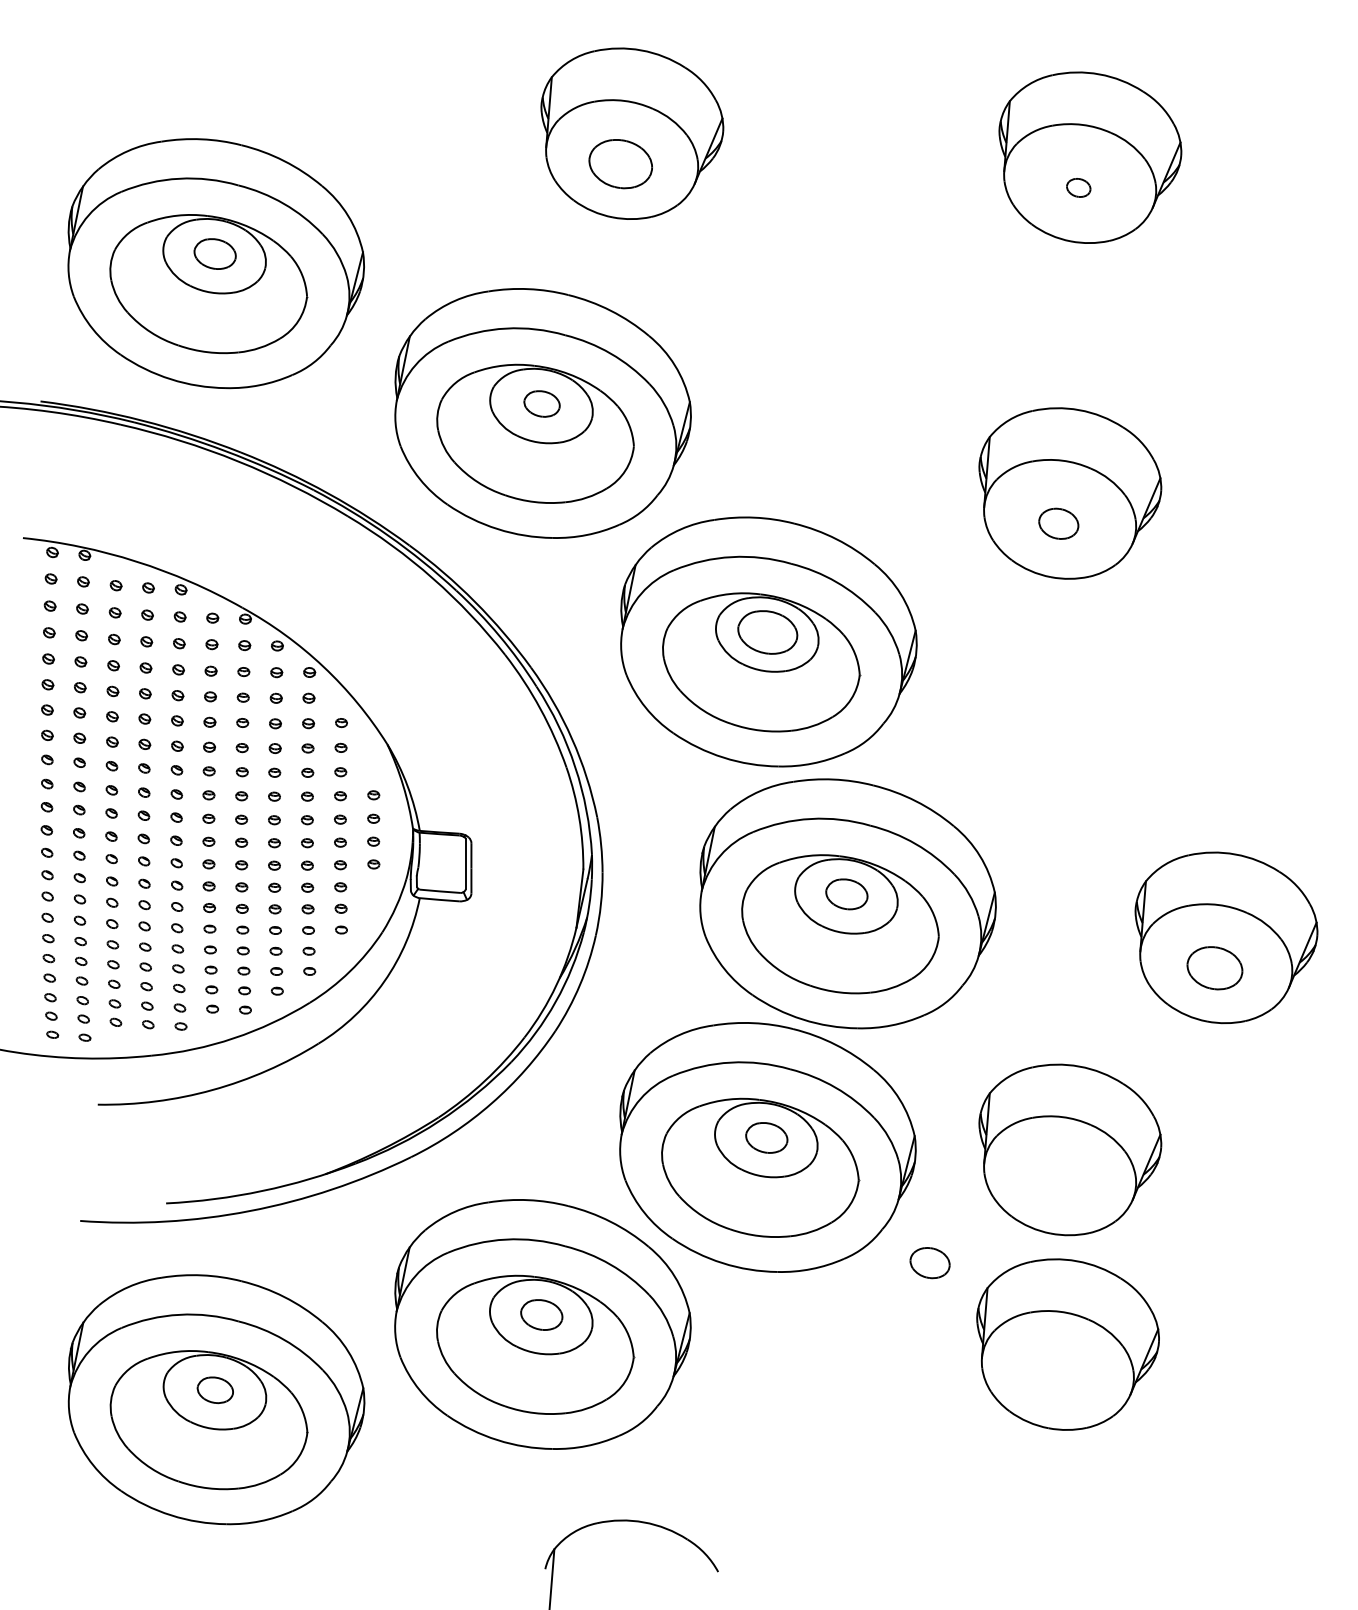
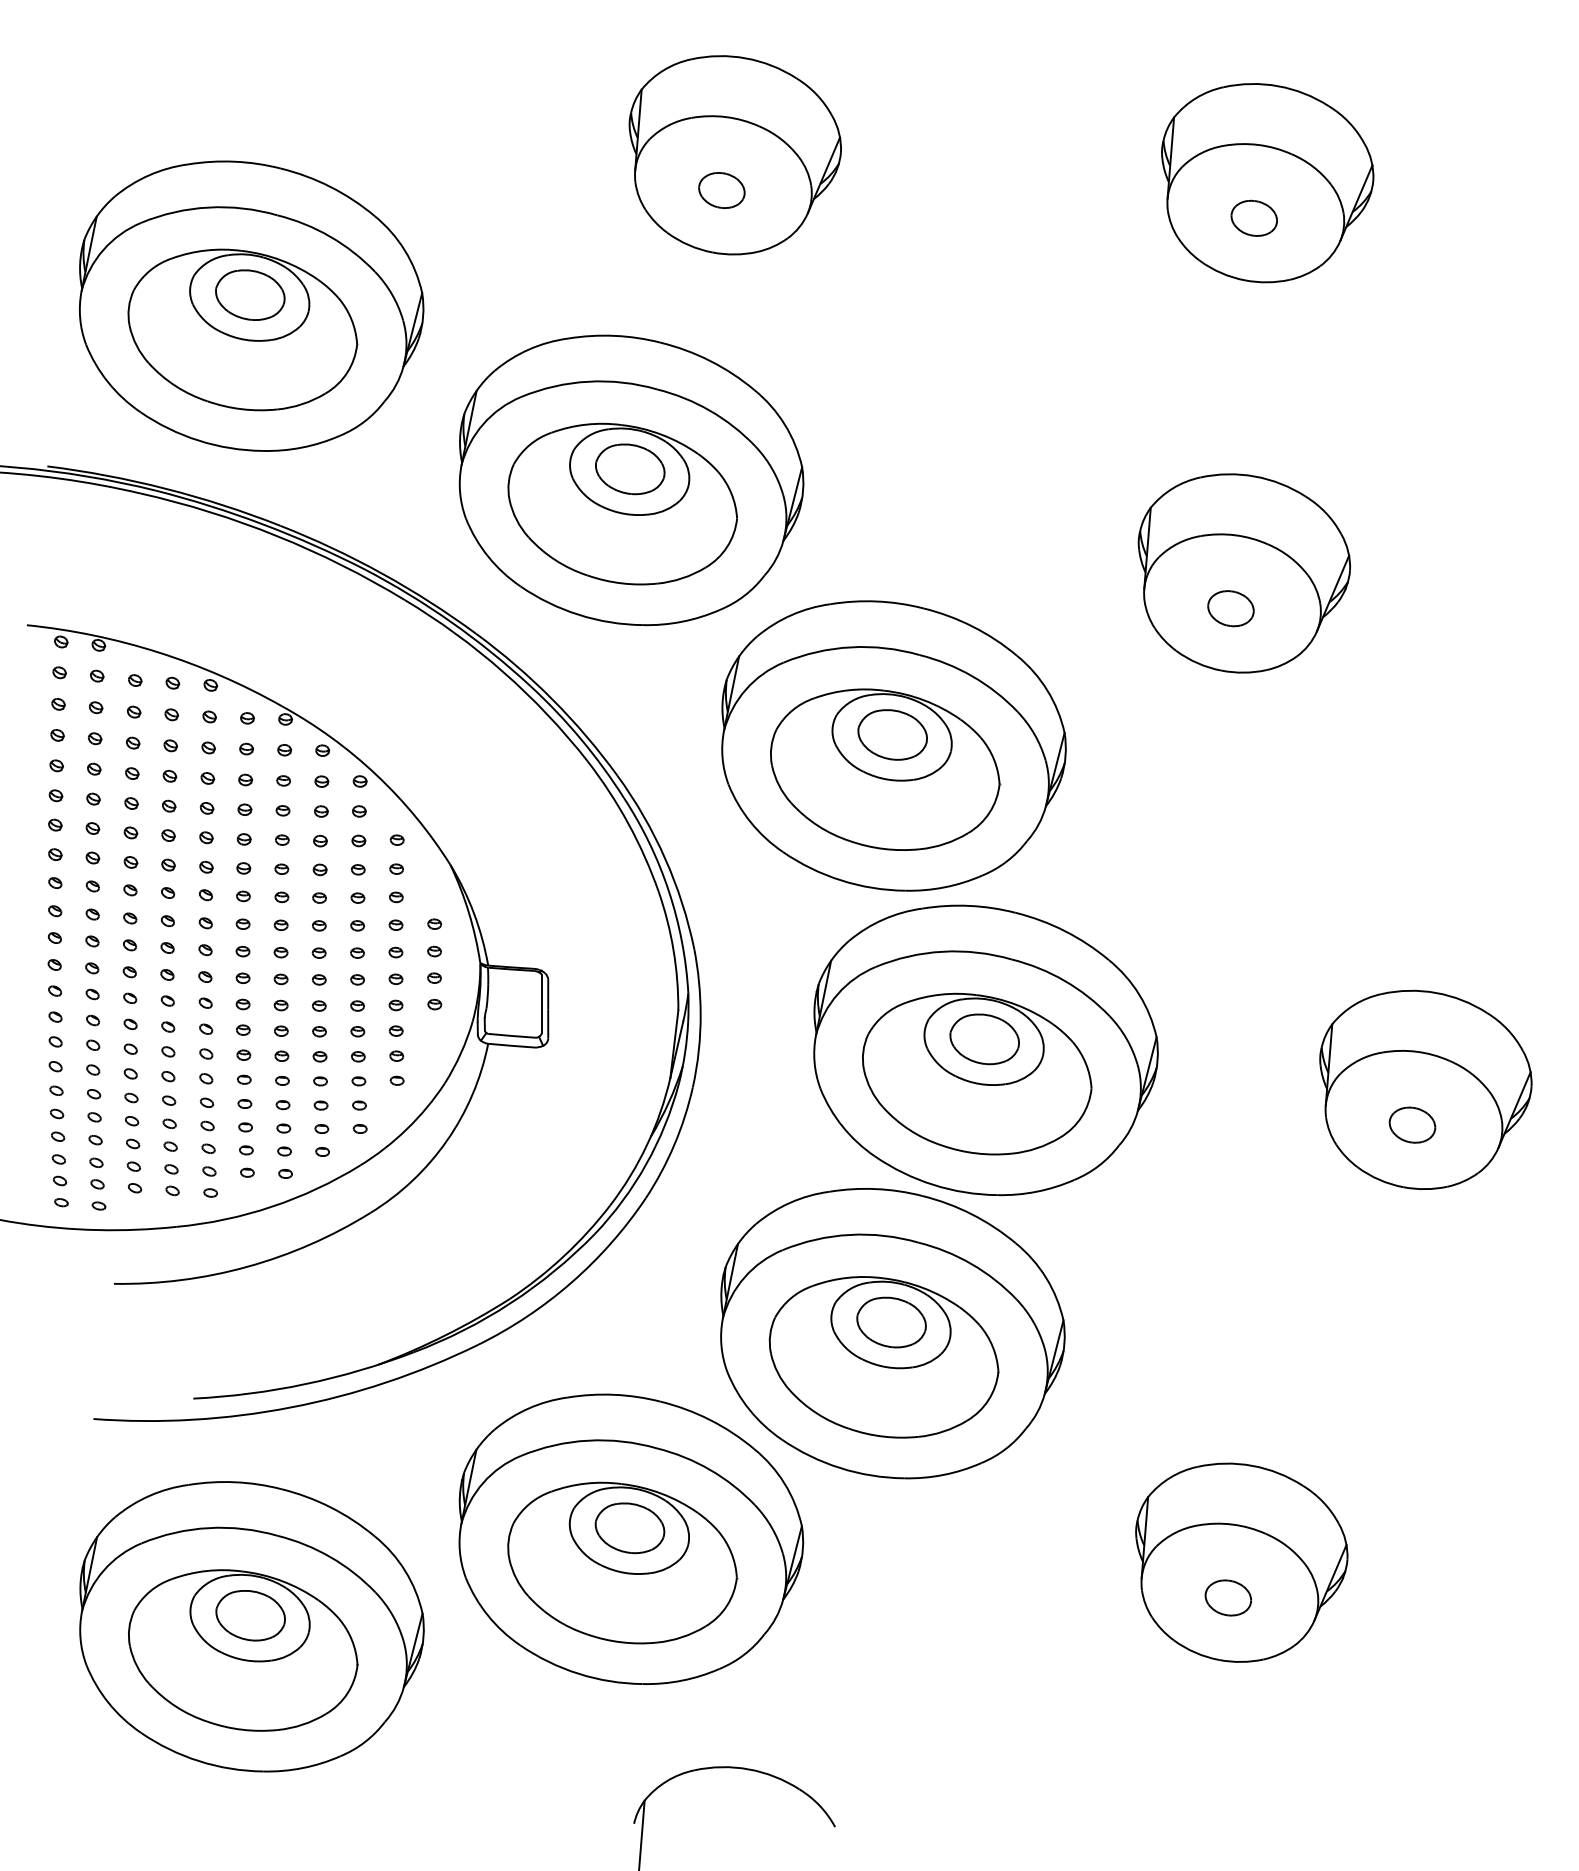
part: (620, 164) -> (721, 190), size x0.62
part: (1078, 187) -> (1253, 217), size x1.67
part: (215, 253) -> (250, 294), size x1.43
part: (542, 404) -> (630, 469), size x1.67
part: (846, 894) -> (984, 1039), size x1.43
part: (1214, 967) -> (1412, 1124), size x0.71
part: (766, 1137) -> (891, 1322), size x1.43
part: (1069, 1149) -> (1243, 1336), removed
part: (930, 1262) -> (1228, 1597), moved
part: (541, 1315) -> (629, 1528), size x1.43
part: (215, 1390) -> (250, 1615), size x1.67

